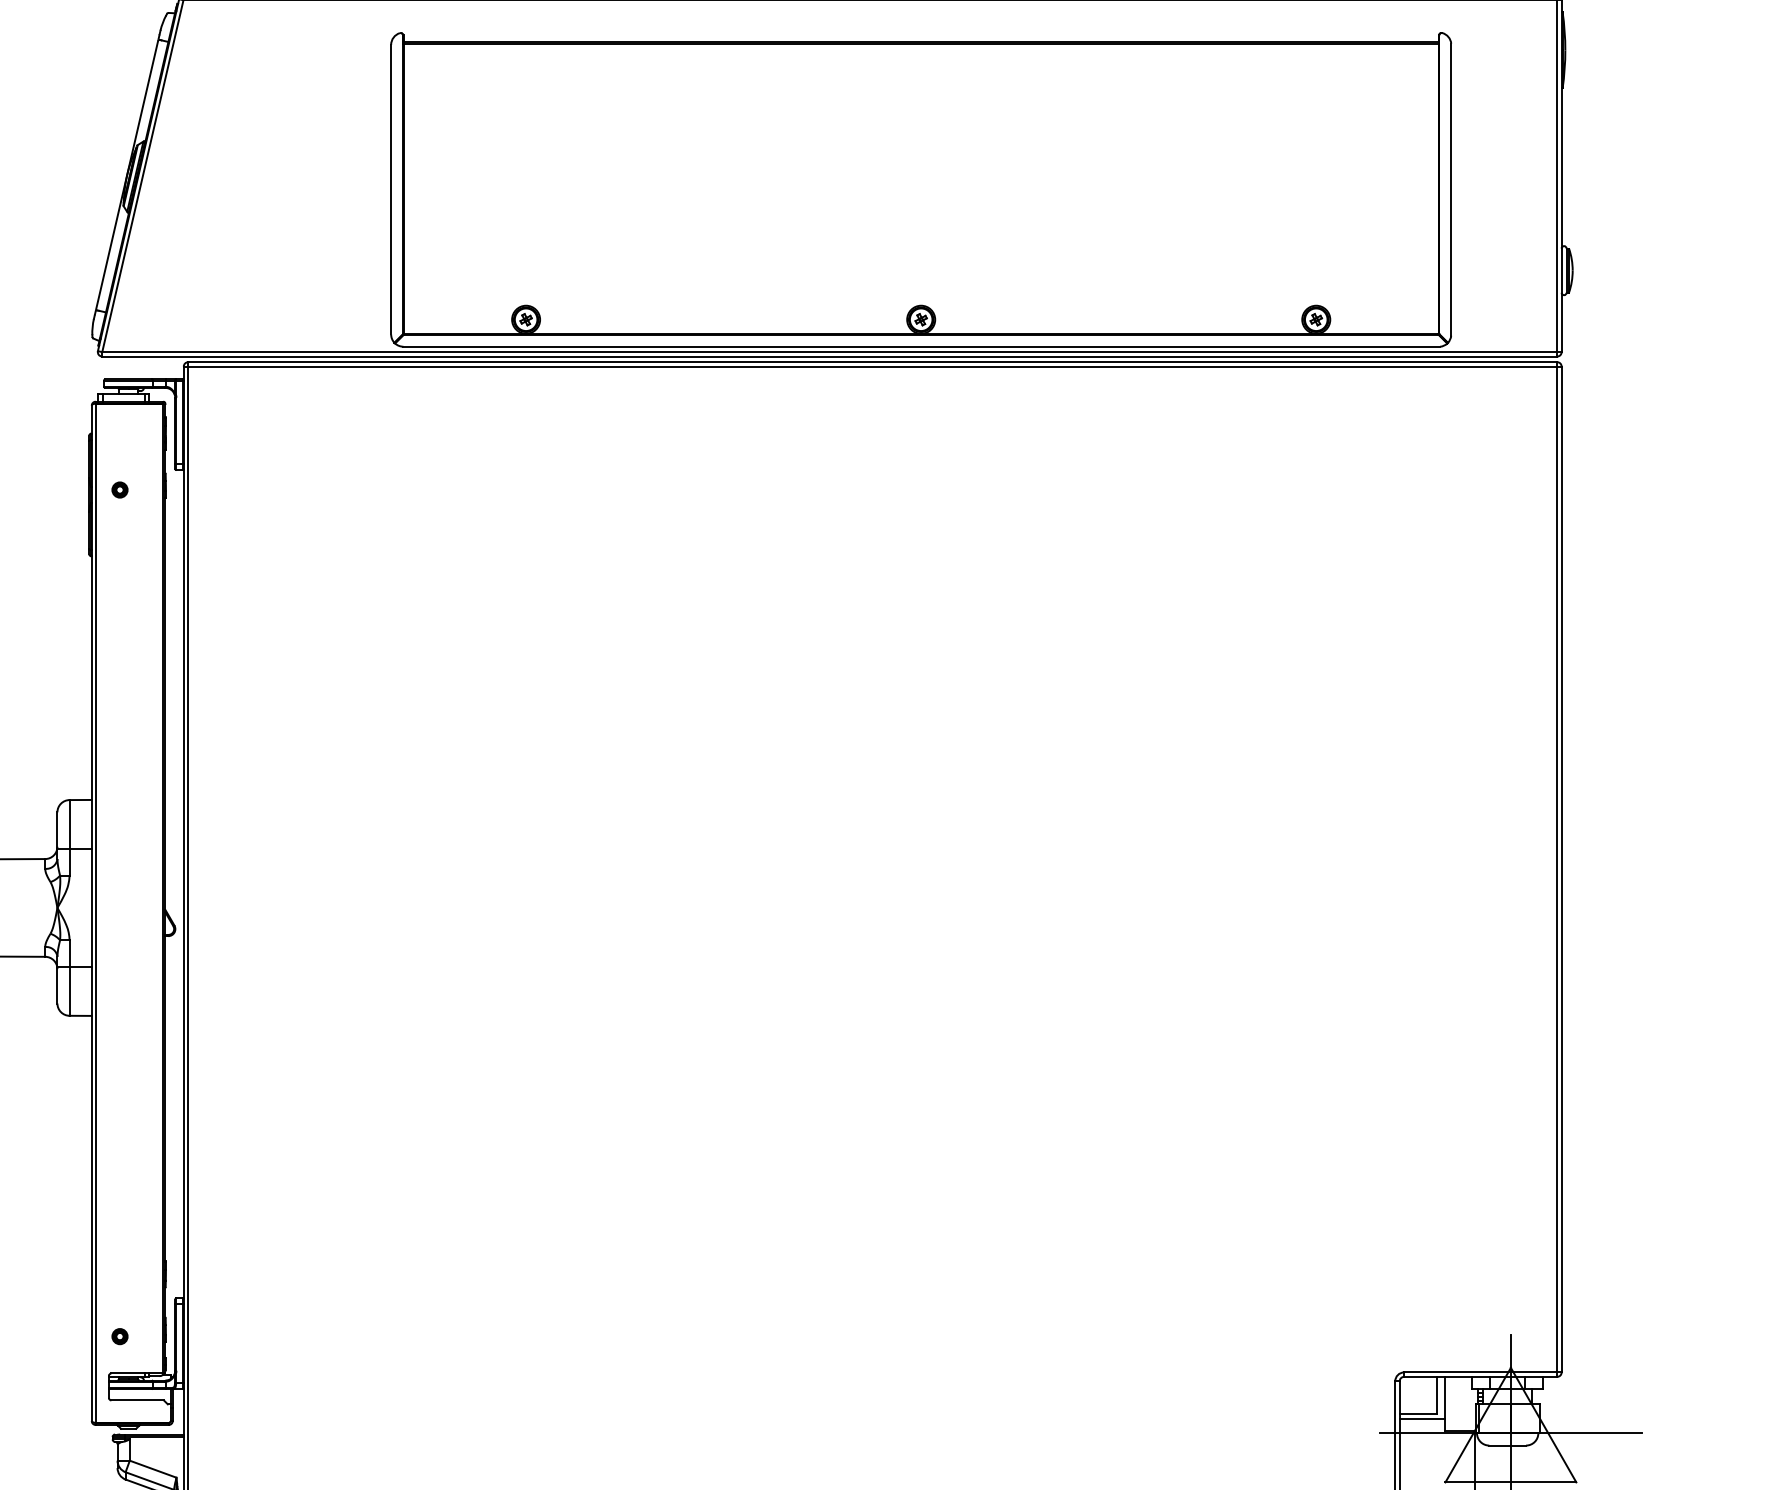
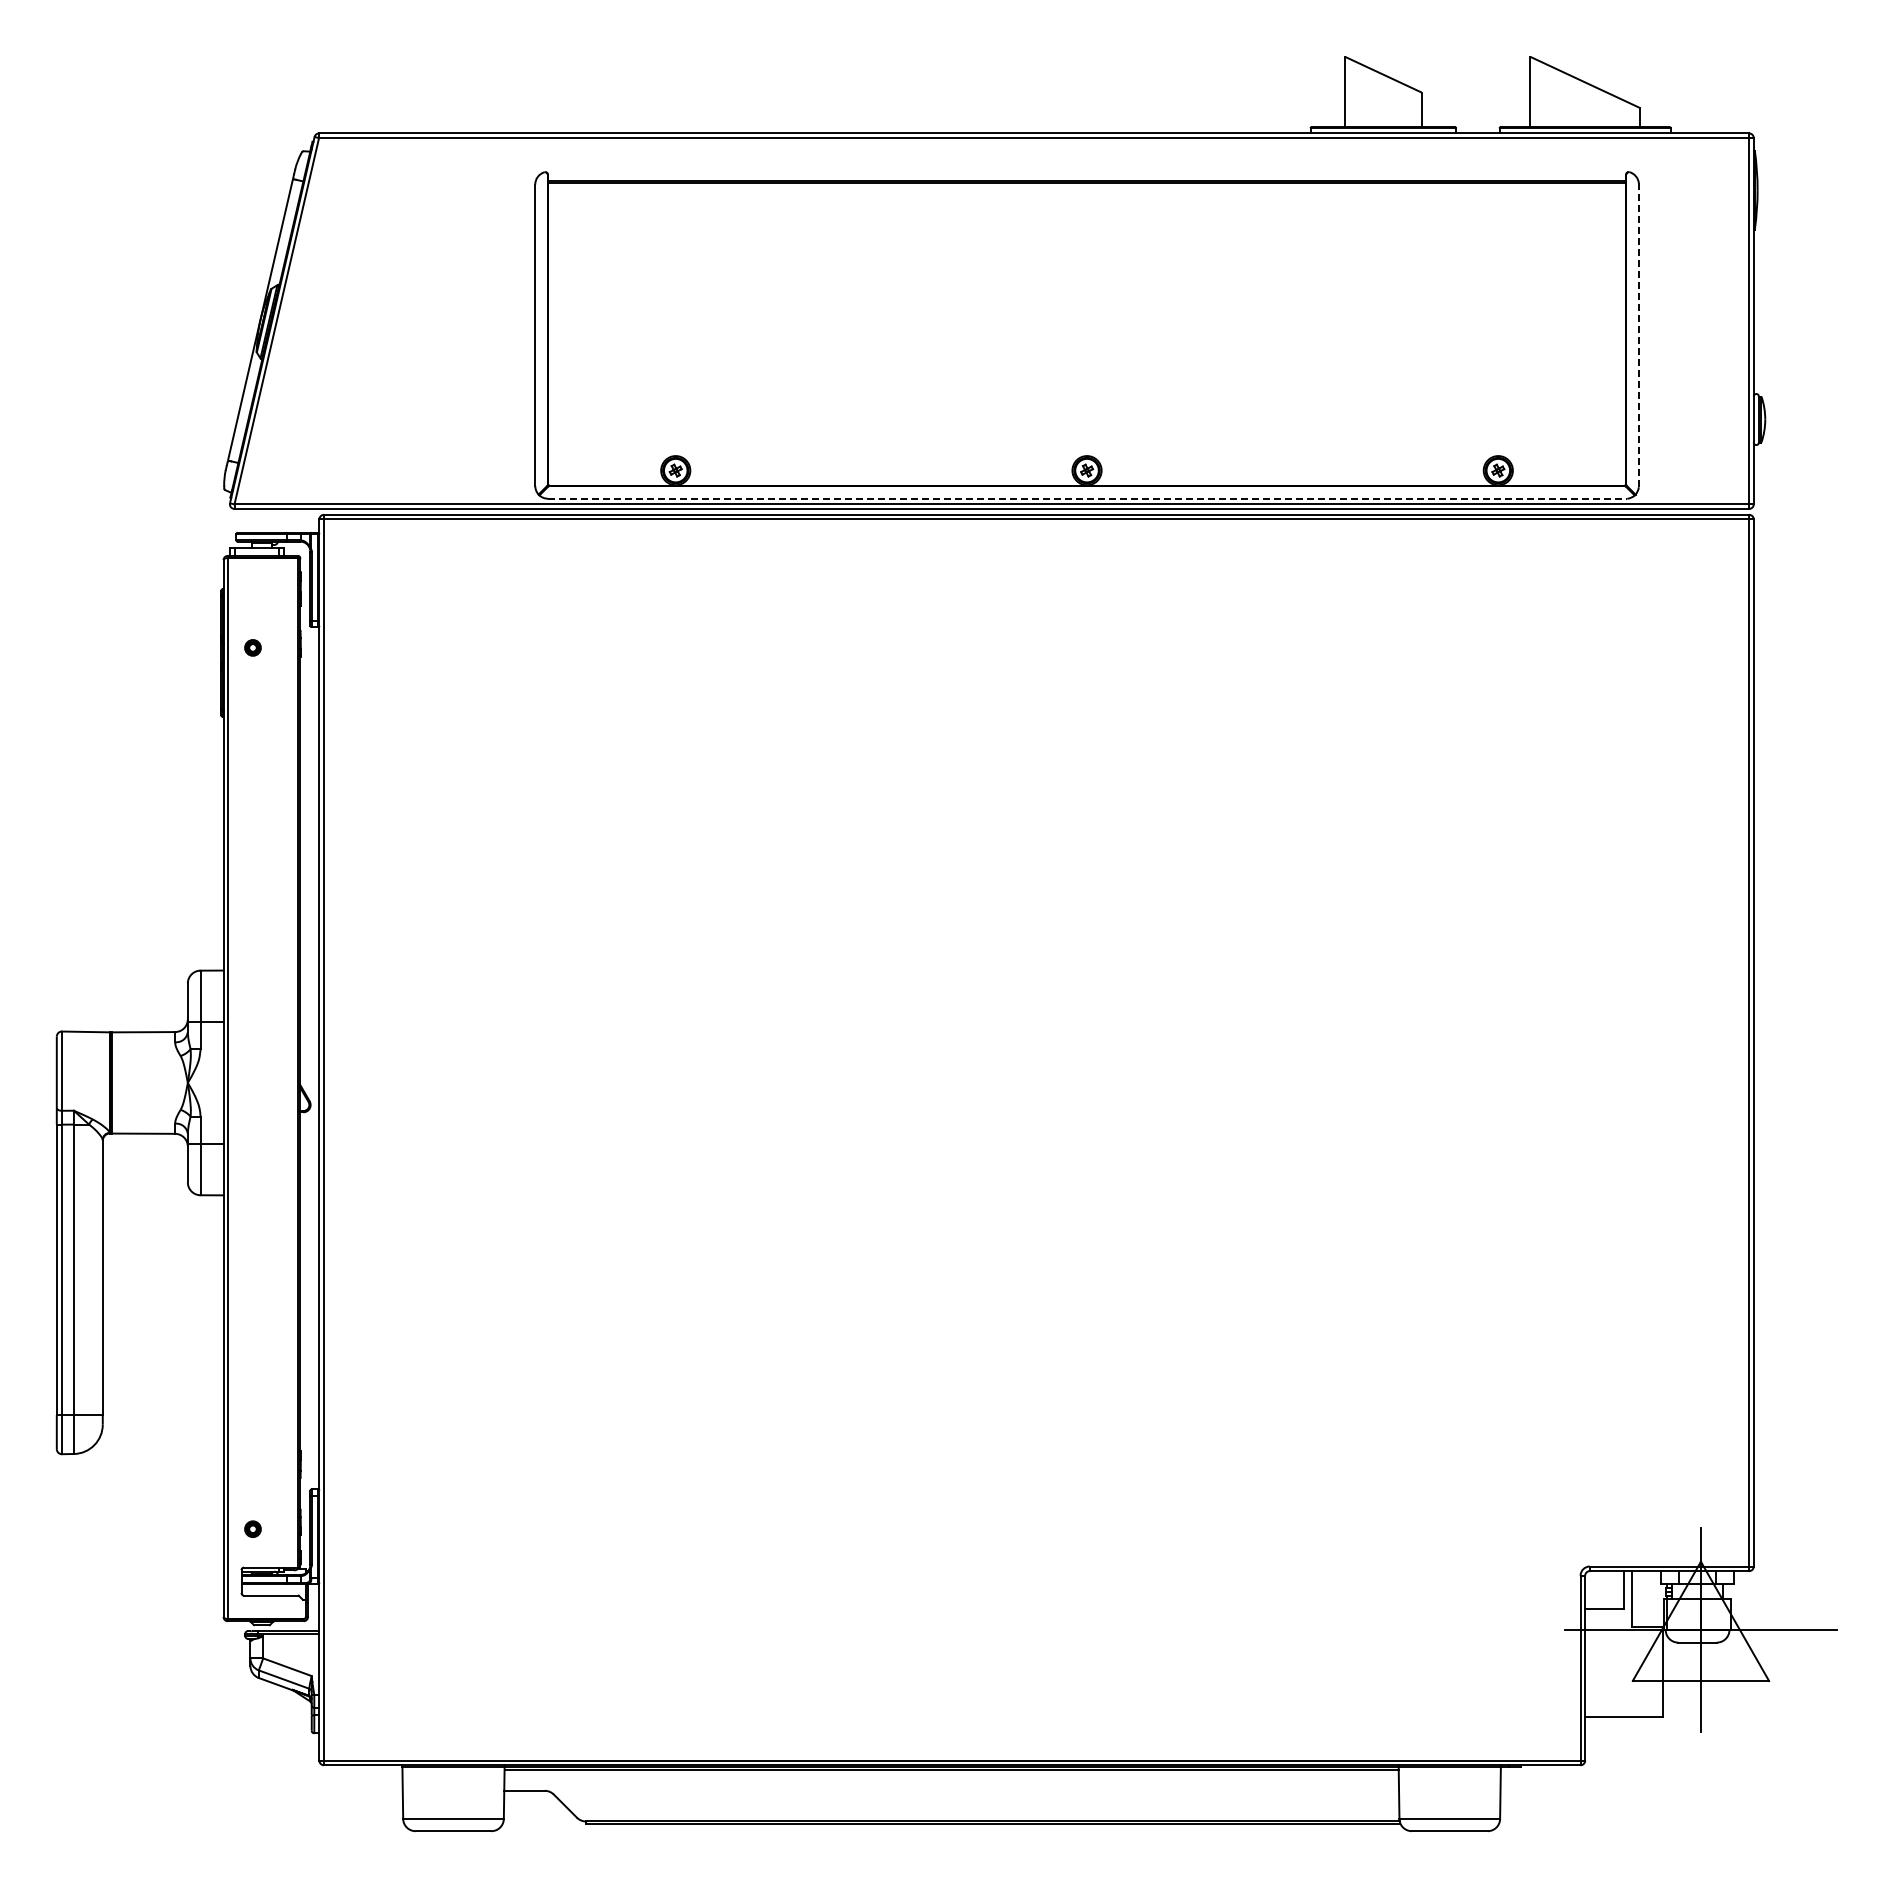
line: (1450, 189) -> (1638, 335), solid -> dashed
line: (921, 346) -> (1087, 498), solid -> dashed
line: (1422, 1418) -> (1608, 1614), removed

